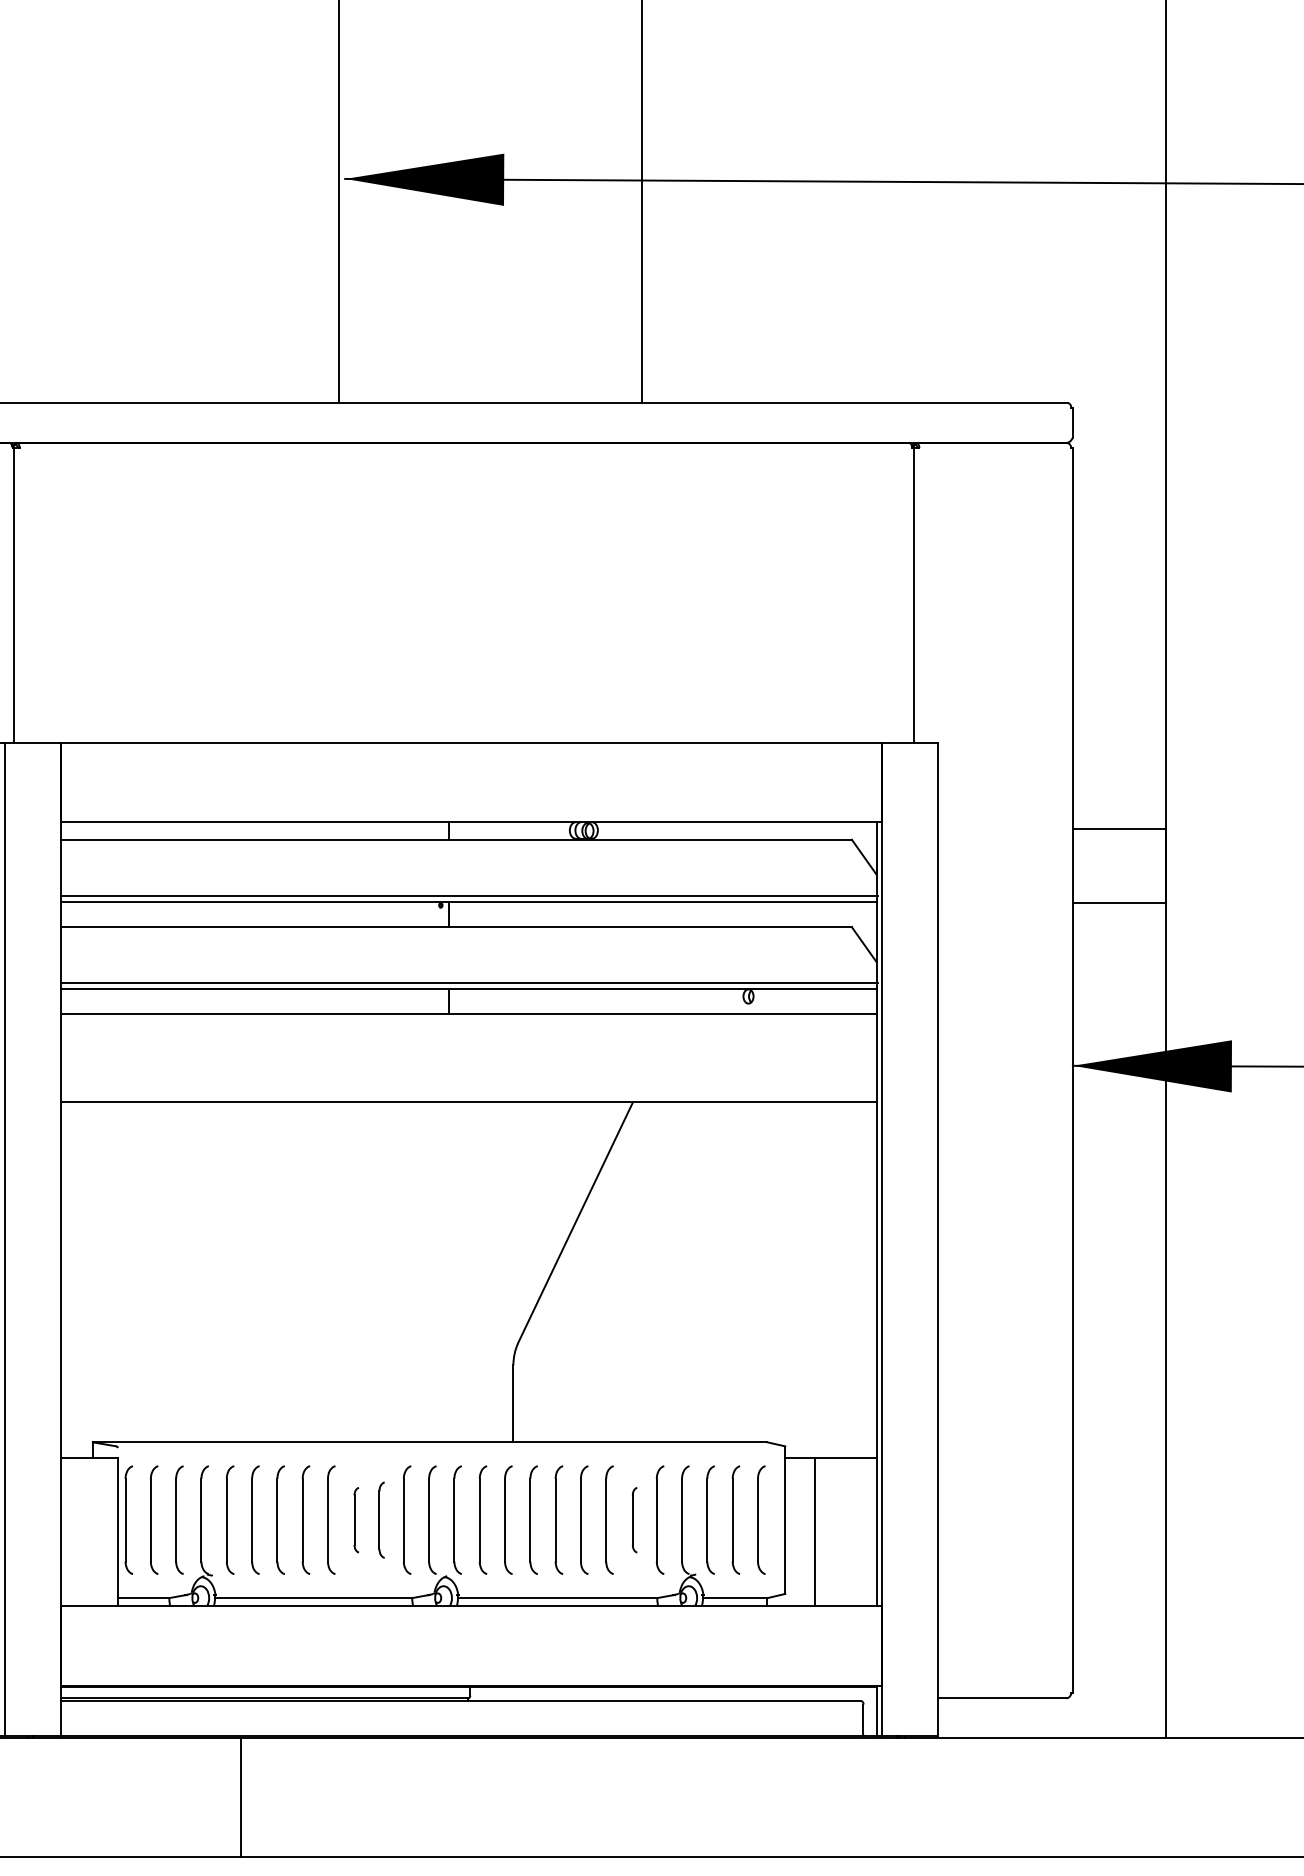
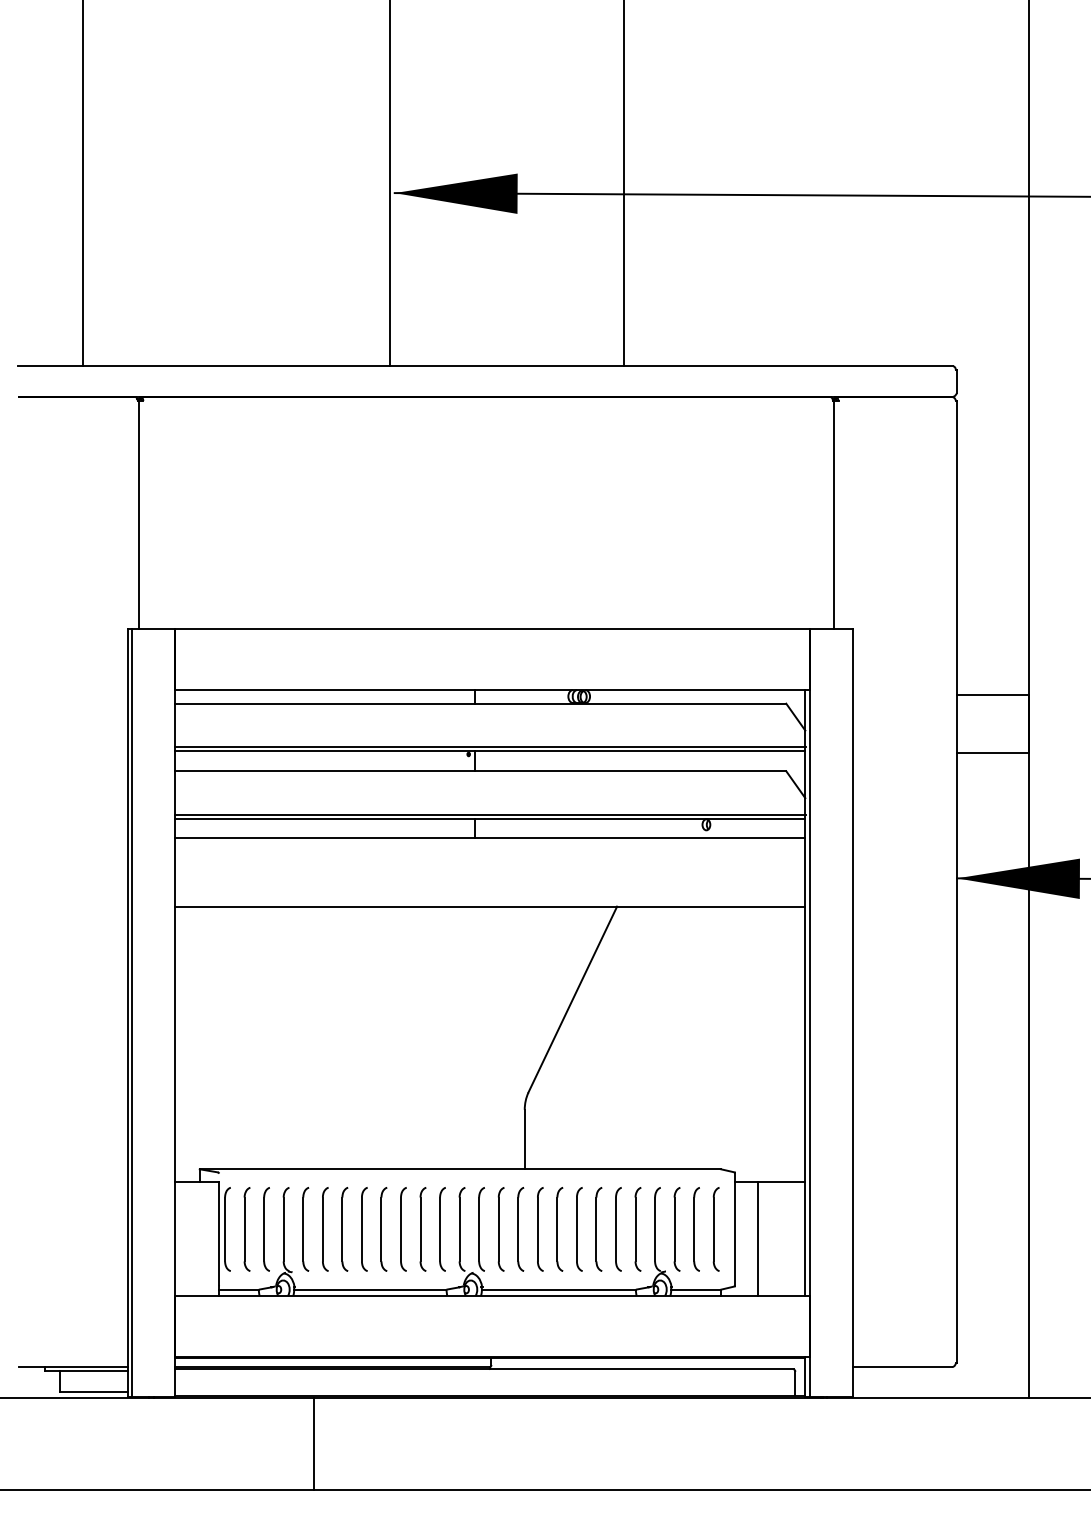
part: (356, 1520) -> (403, 1229), size x1.67
part: (381, 1520) -> (422, 1229), size x1.43
part: (634, 1520) -> (618, 1229), size x1.67

